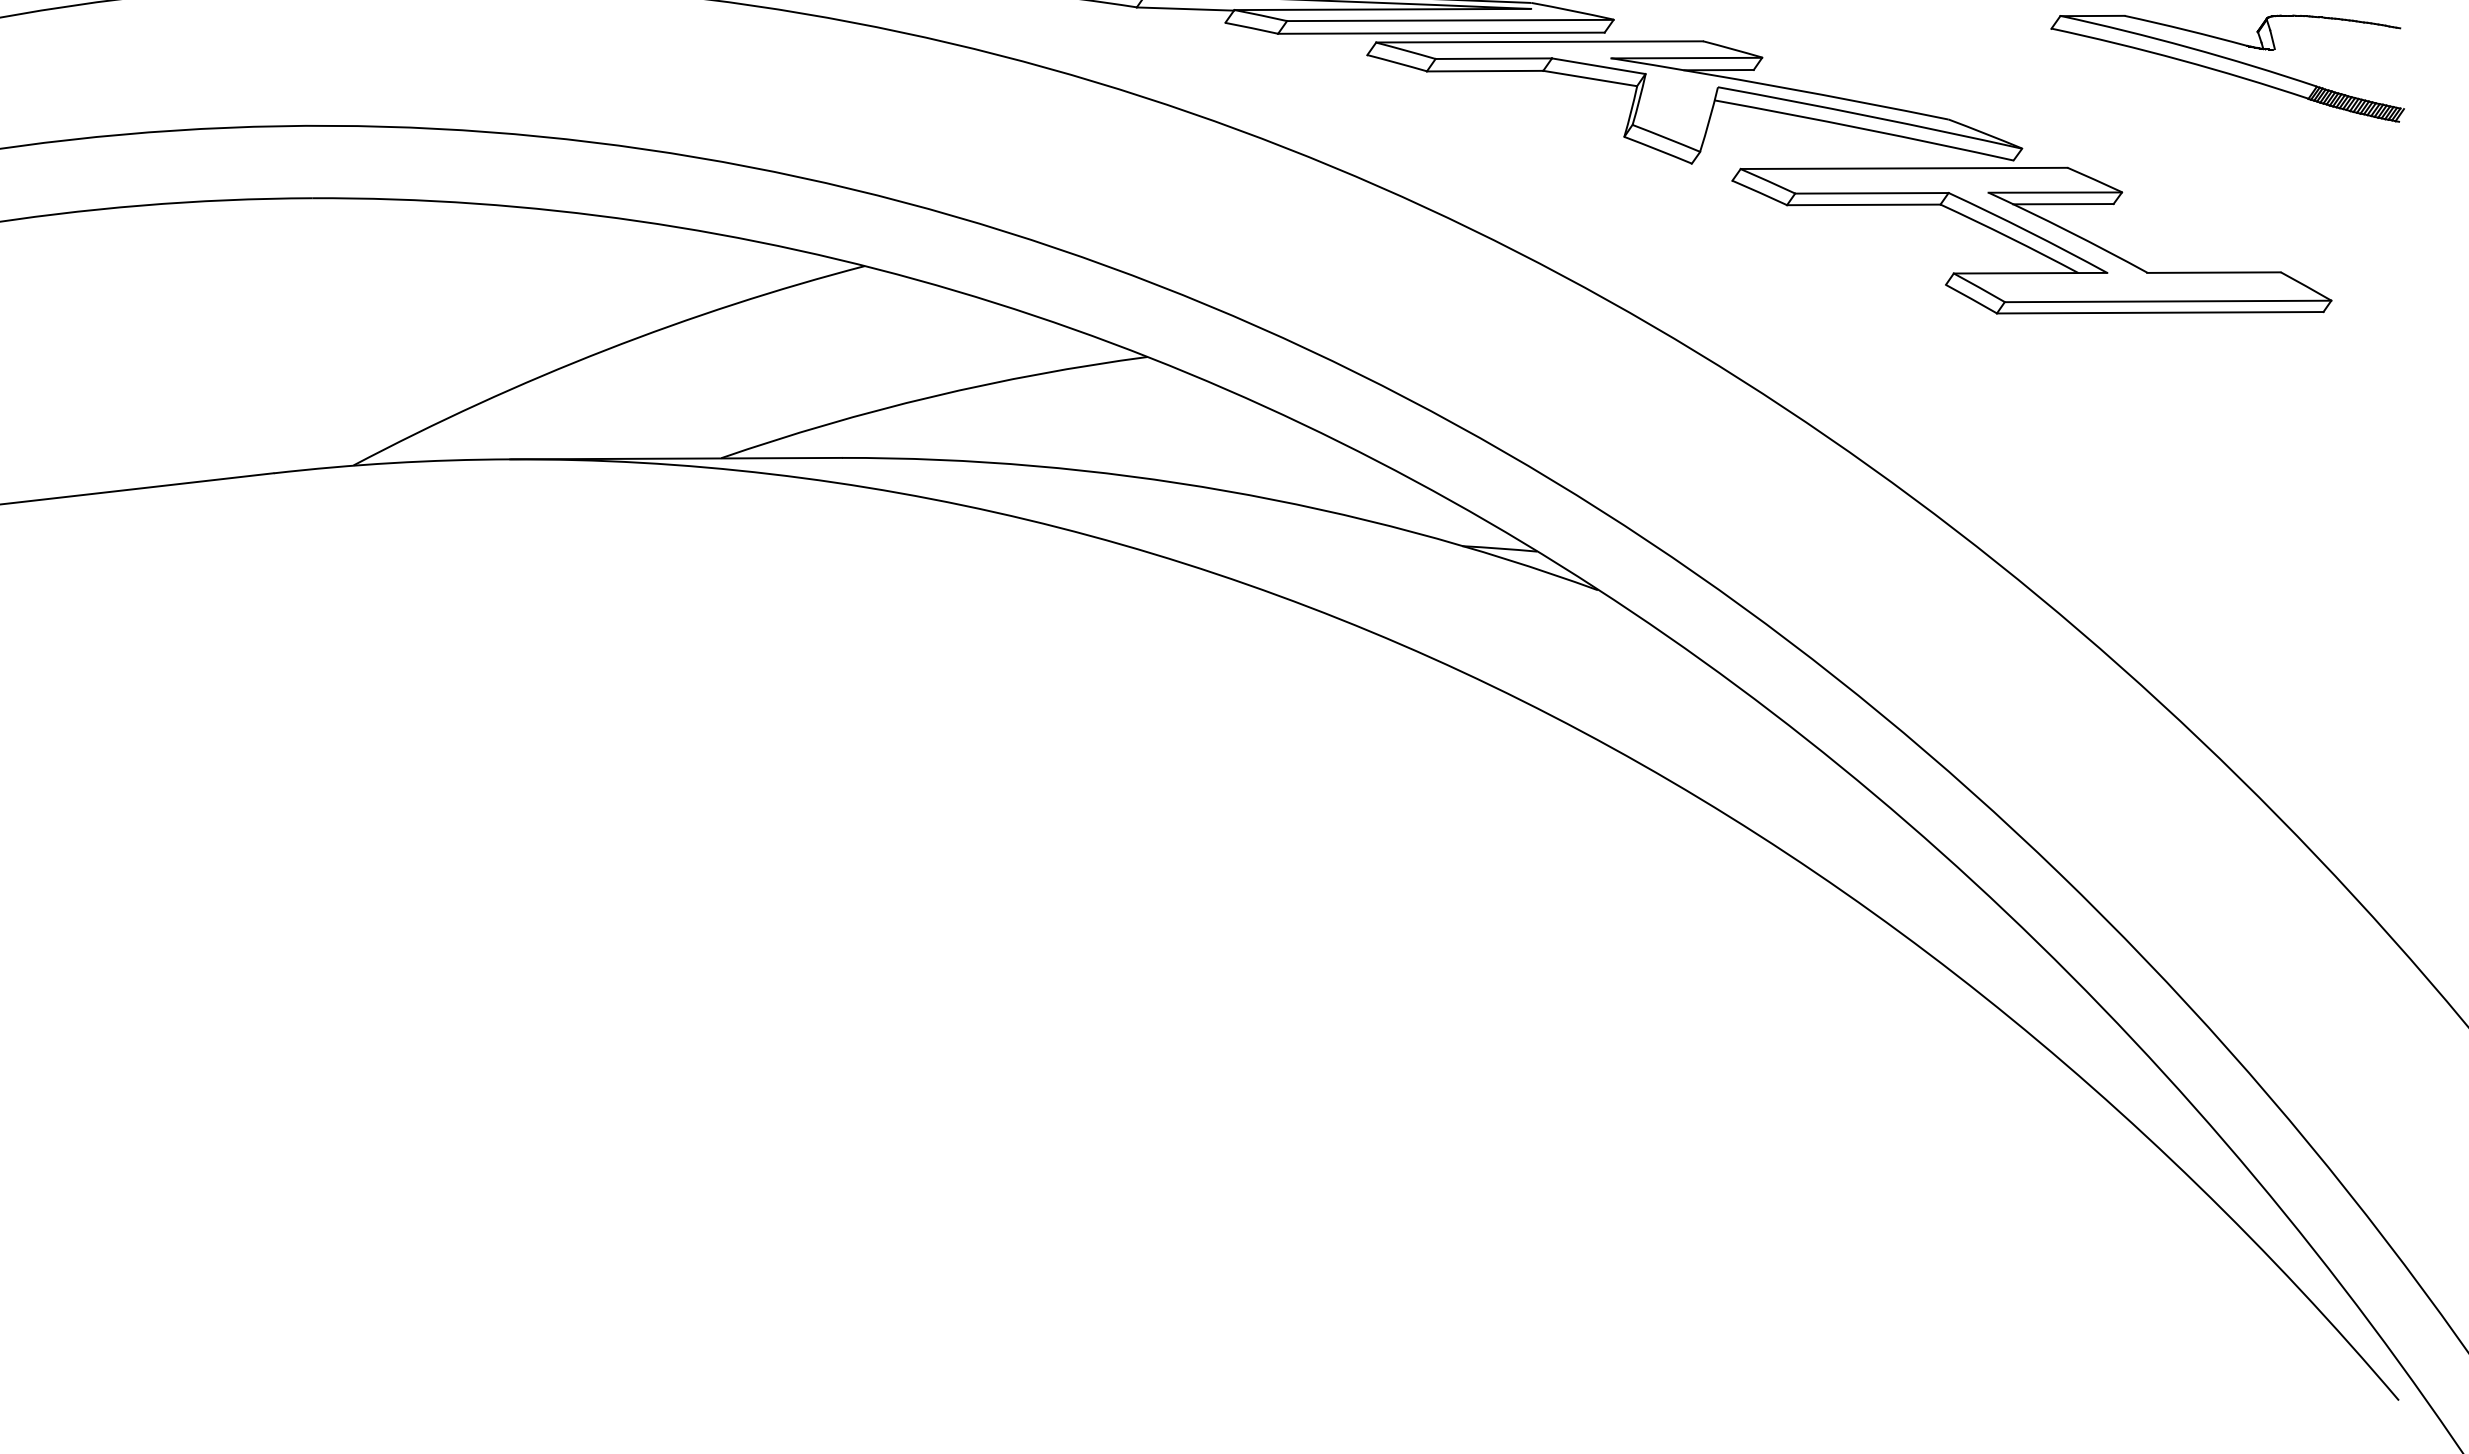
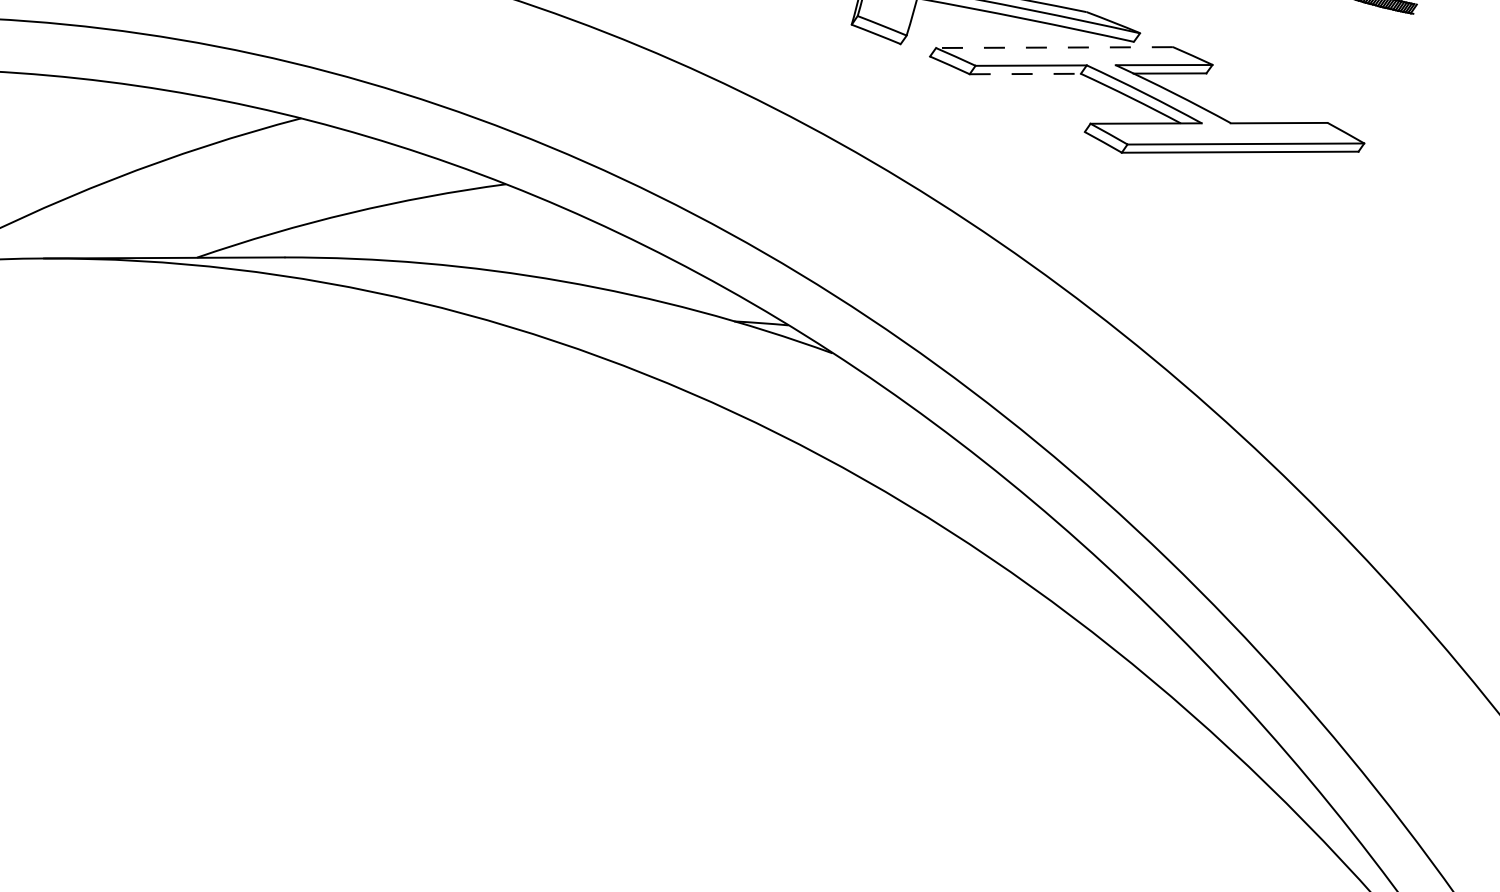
line: (1903, 168) -> (1054, 47), solid -> dashed
line: (1863, 204) -> (1025, 73), solid -> dashed

